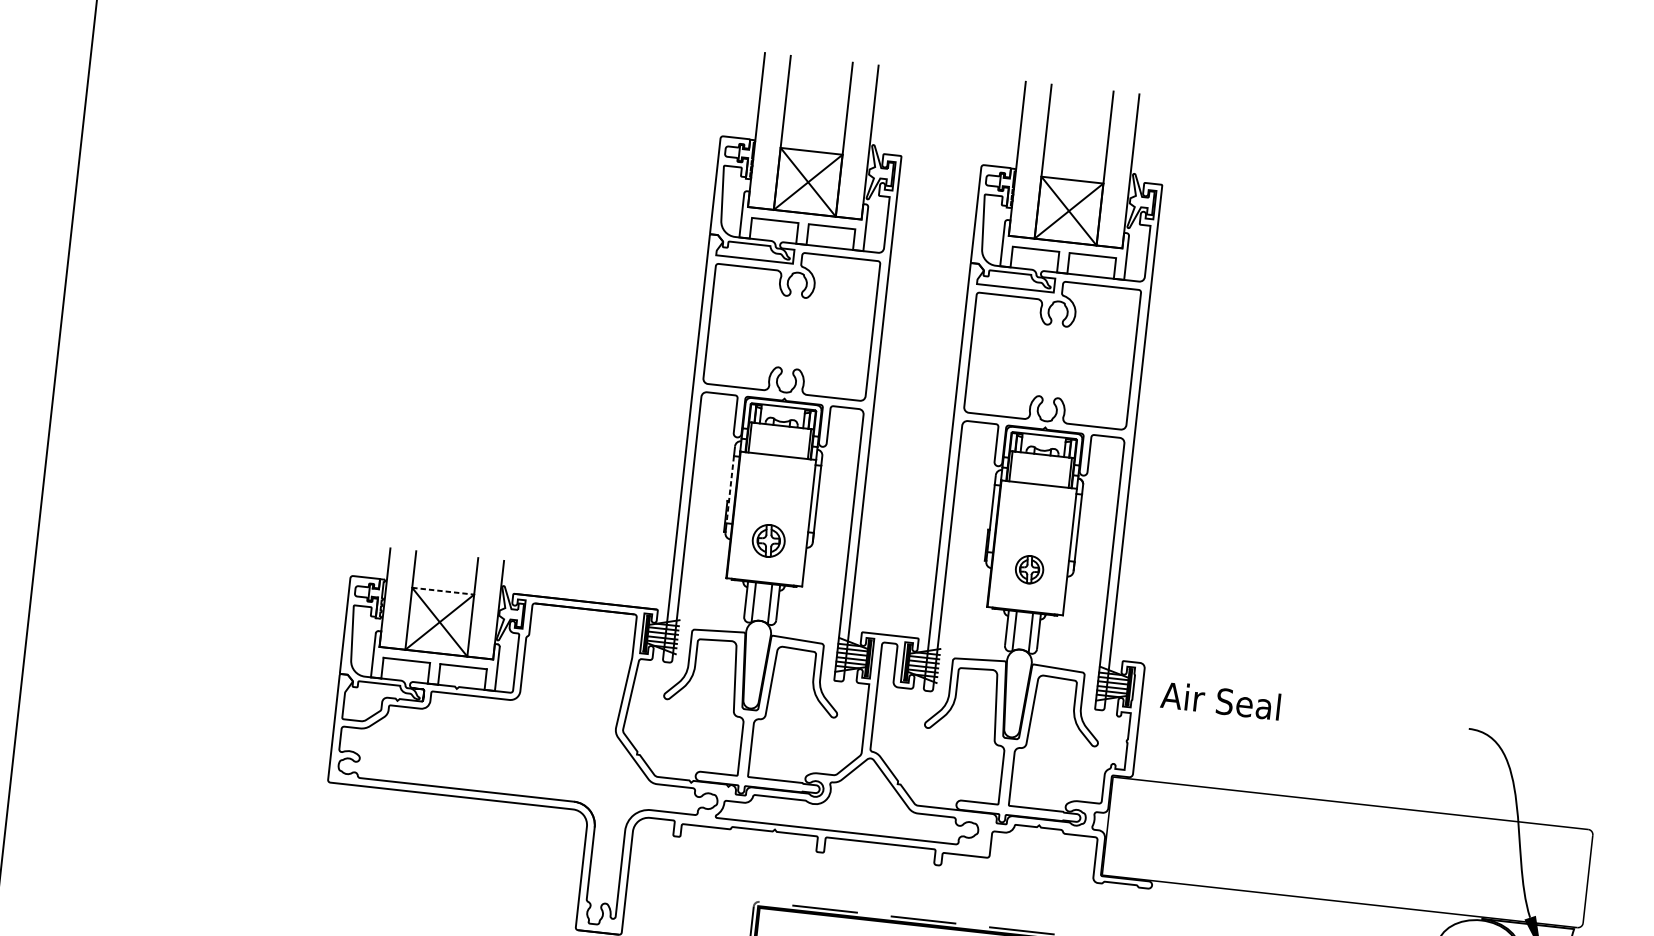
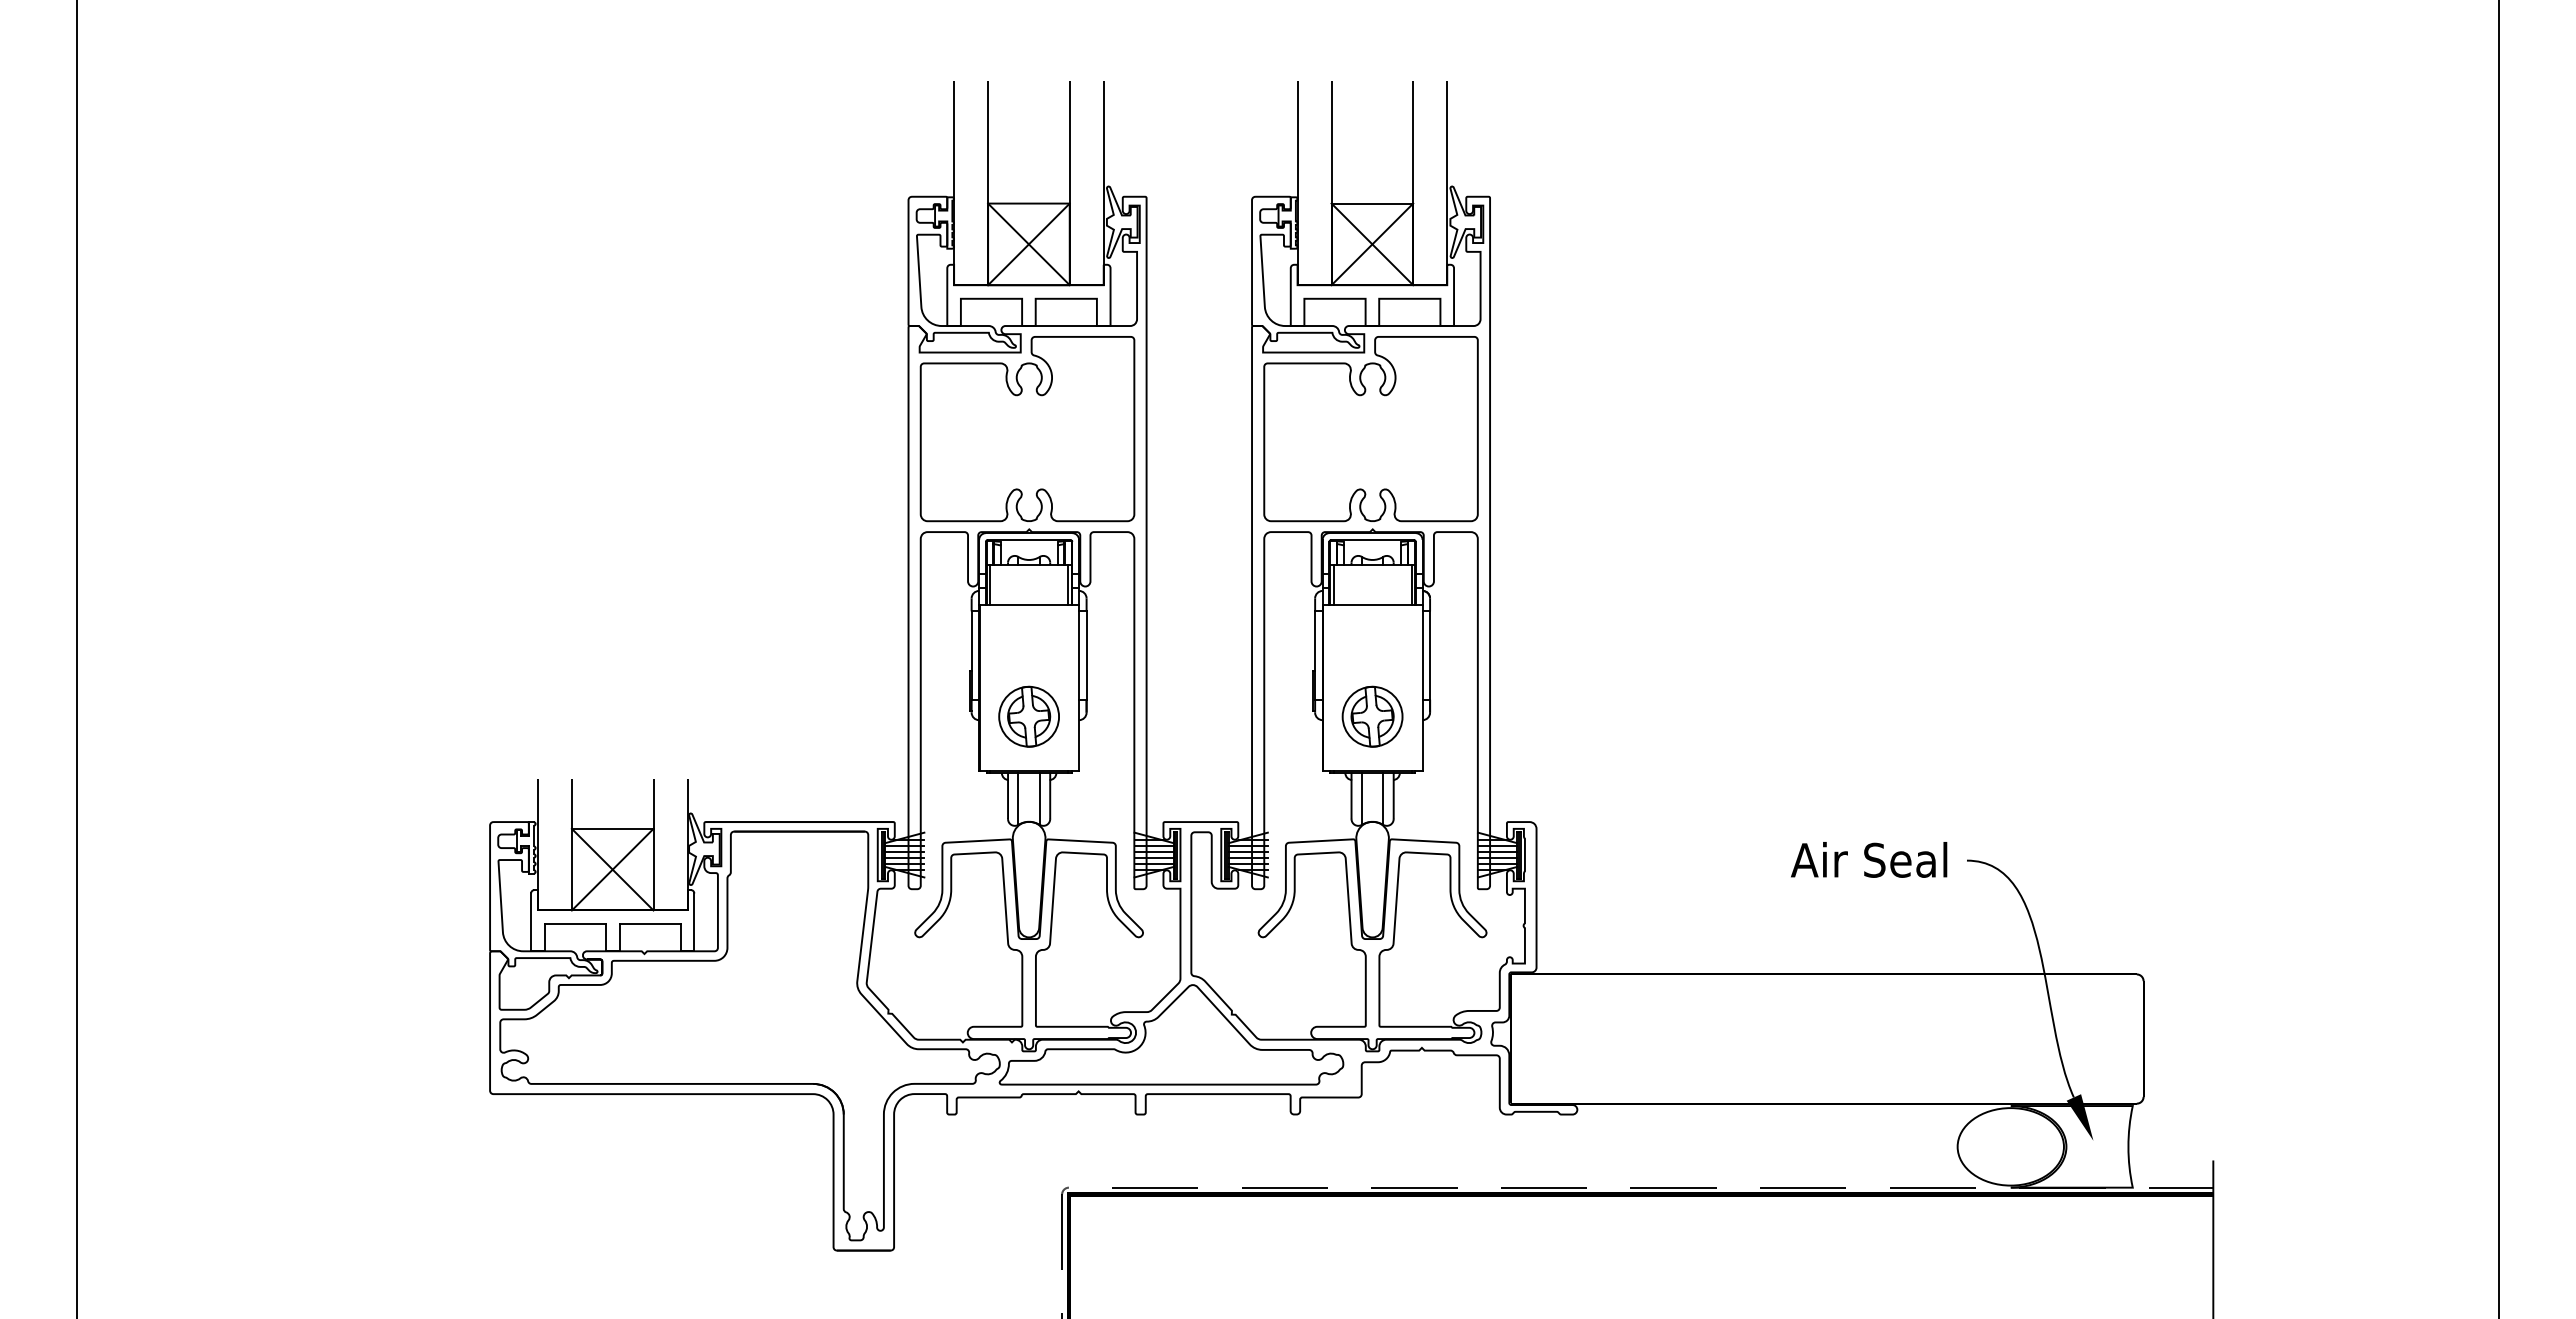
line: (730, 490) -> (971, 656), dashed -> solid
part: (768, 540) -> (1028, 716), size x1.43
part: (1029, 569) -> (1372, 716), size x1.67
line: (443, 590) -> (612, 828), dashed -> solid
text: (1221, 700) -> (1869, 859), moved

